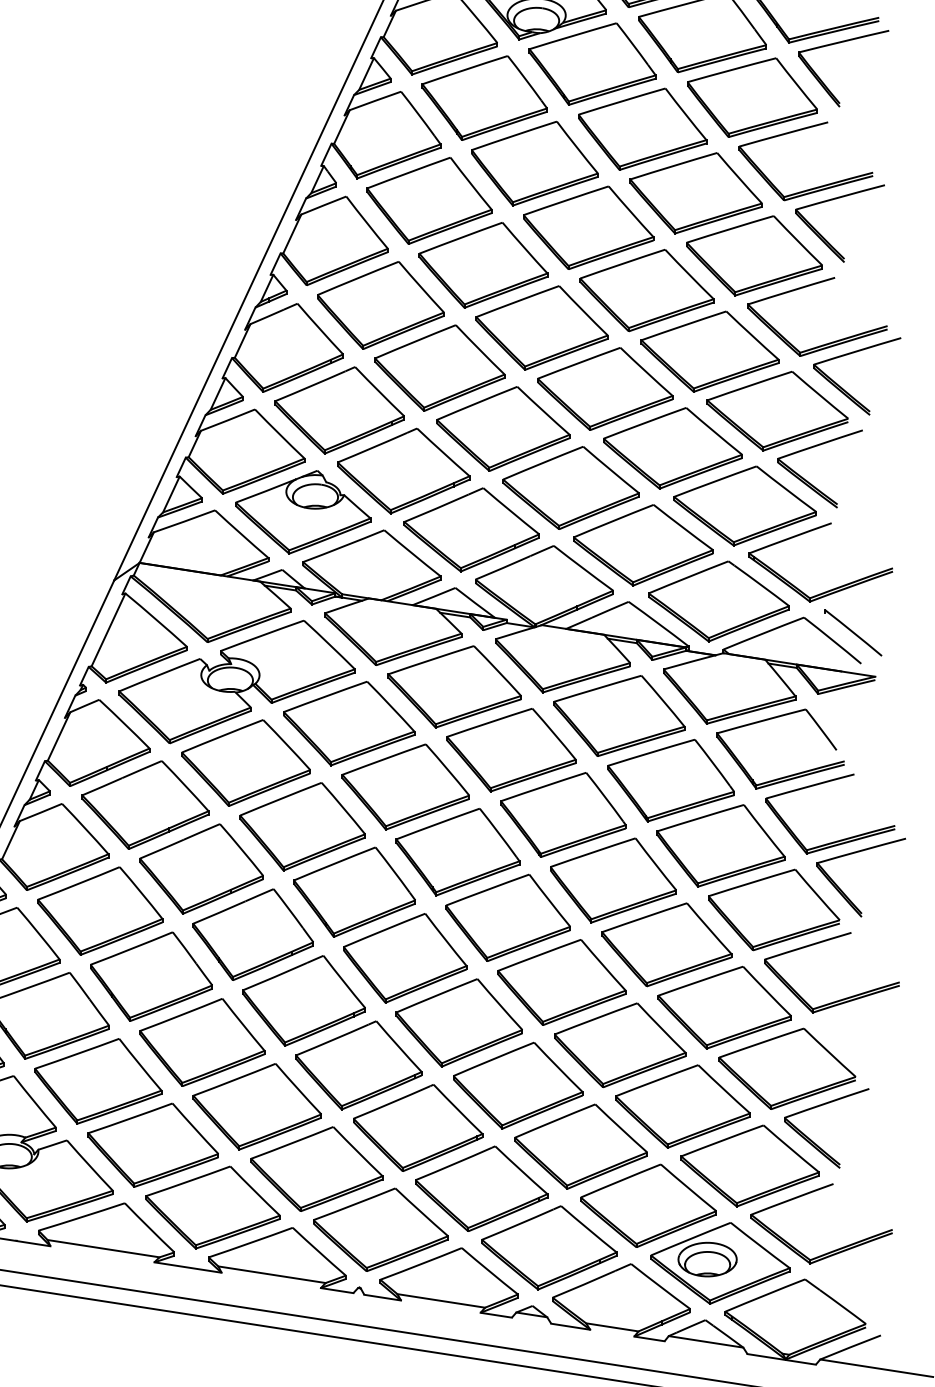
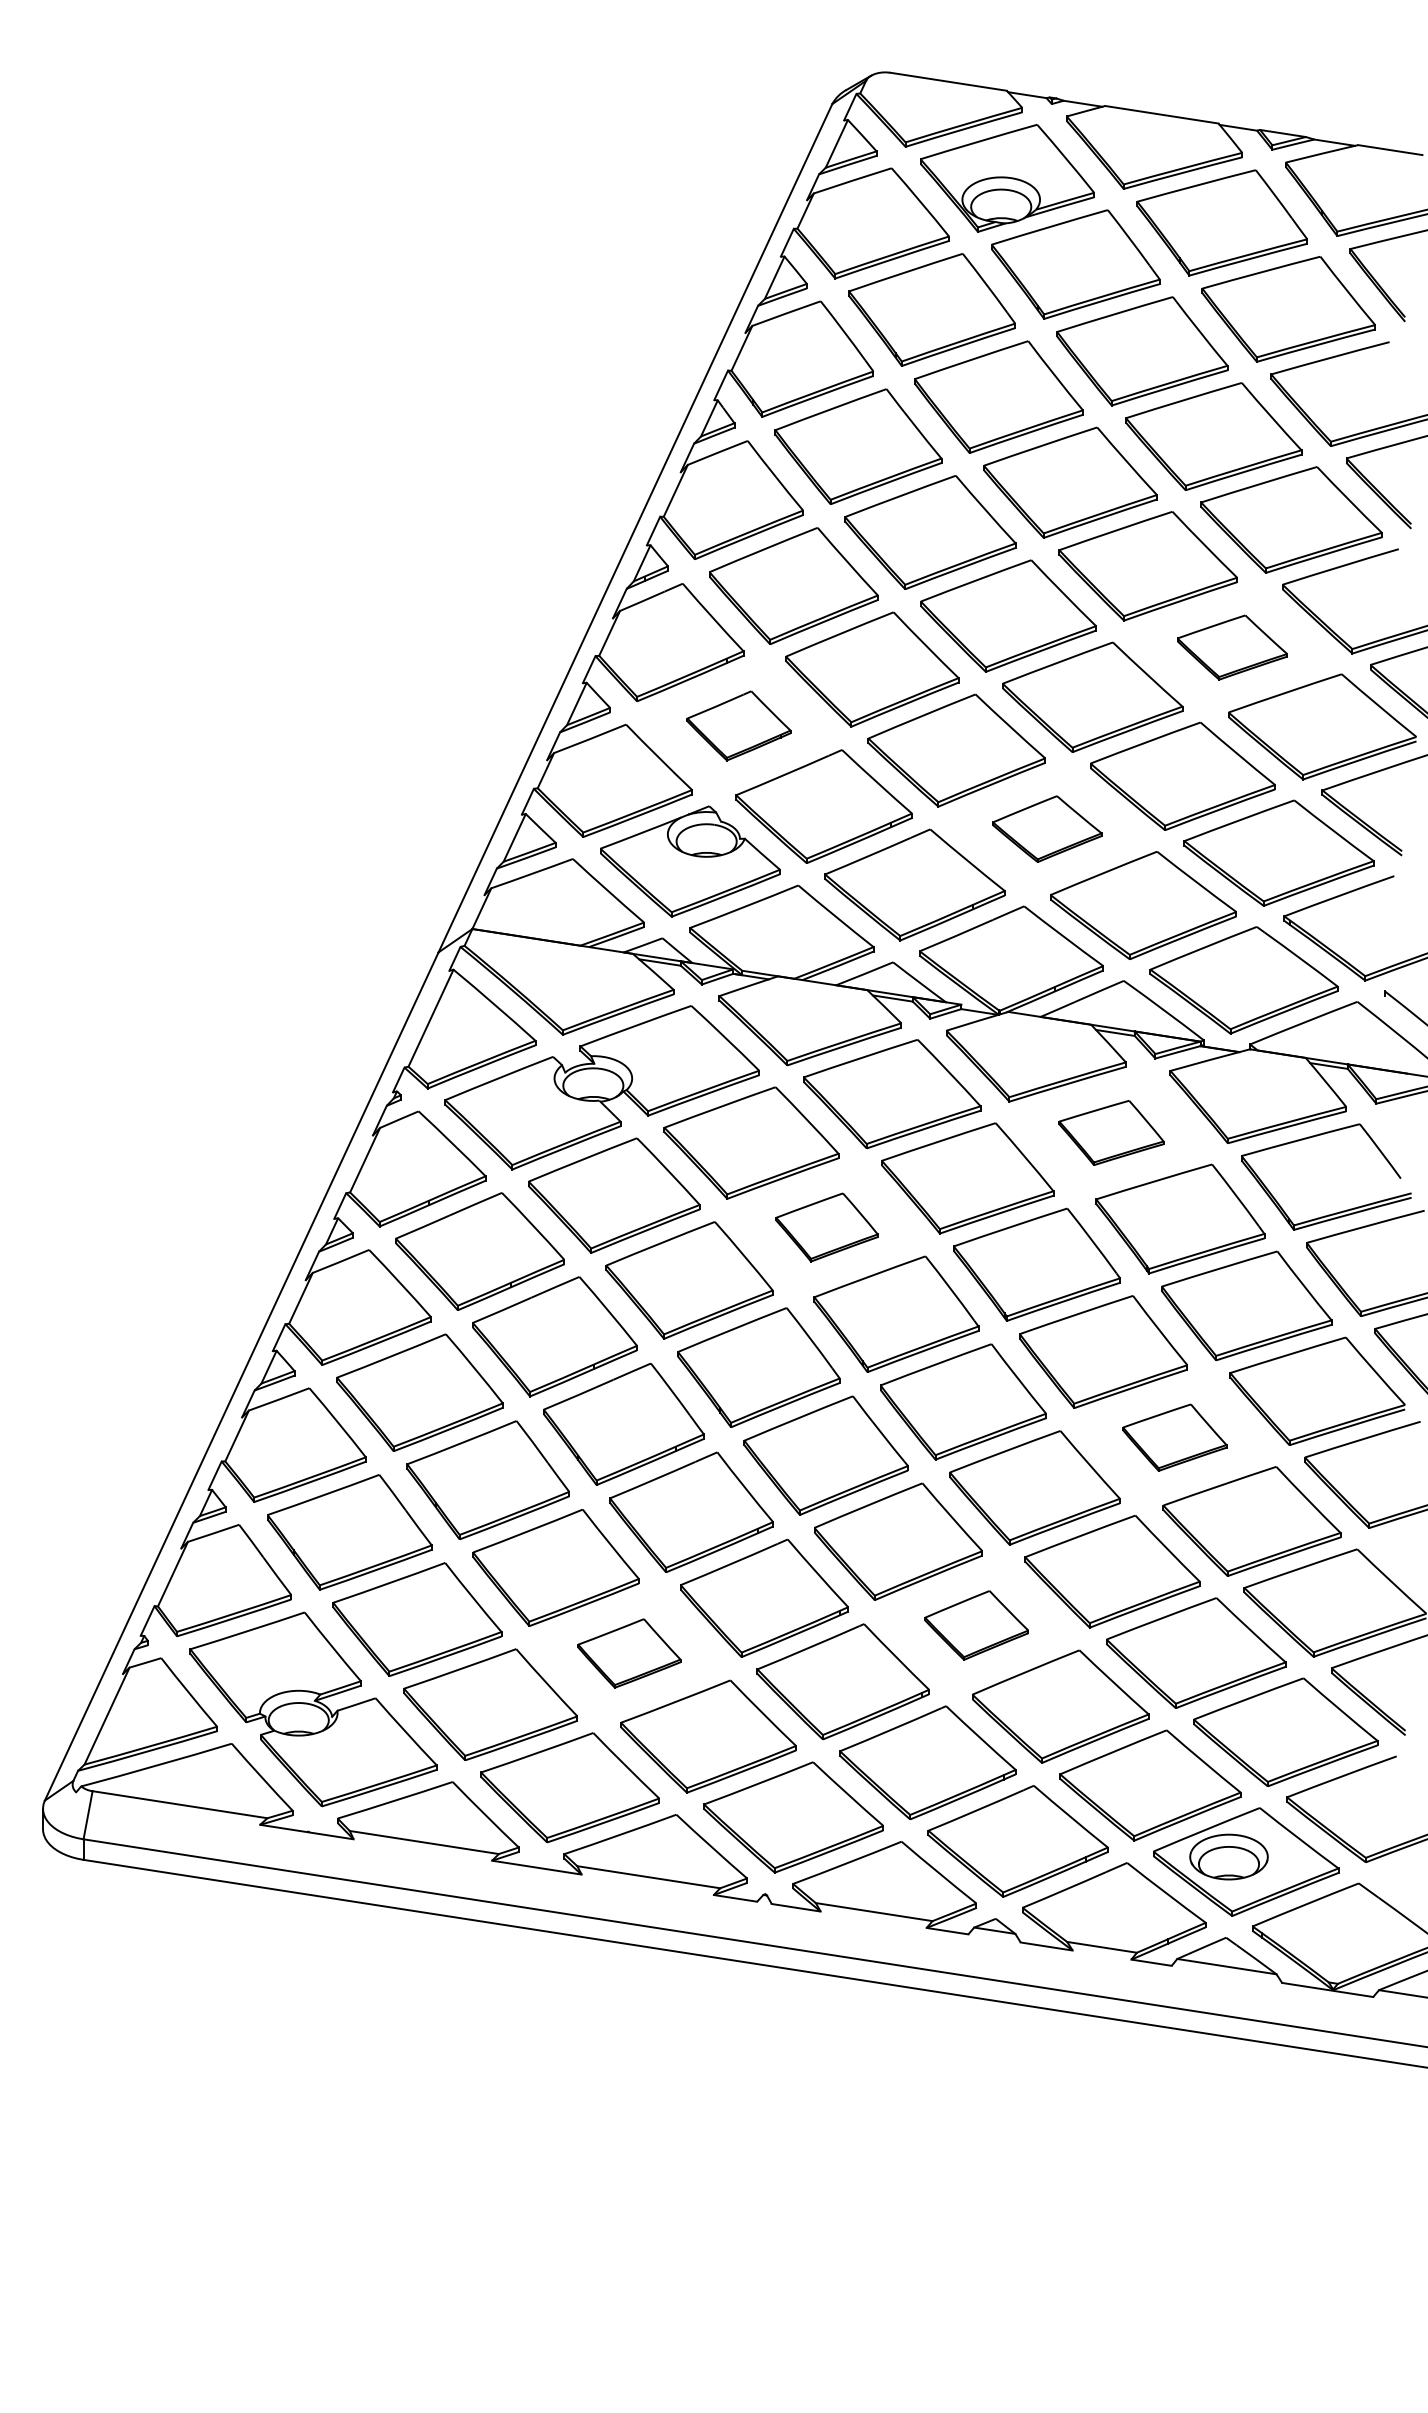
part: (710, 351) -> (1232, 647), size x0.6
part: (339, 410) -> (738, 725), size x0.6
part: (571, 487) -> (1047, 828), size x0.6
part: (619, 715) -> (1111, 1132), size x0.6
part: (405, 786) -> (826, 1227), size x0.6
part: (666, 944) -> (1174, 1437), size x0.6
part: (518, 1085) -> (976, 1625), size x0.6
part: (257, 1106) -> (629, 1653), size x0.6

